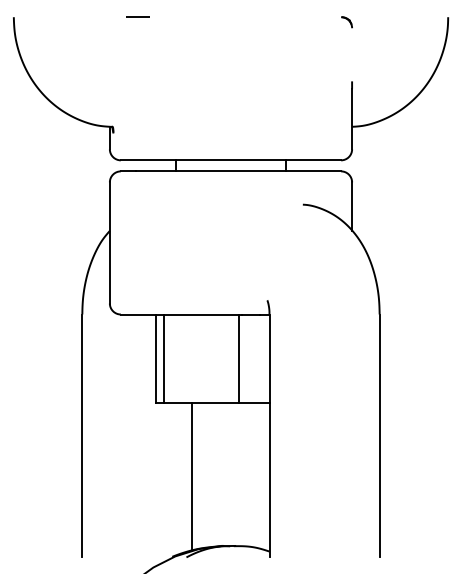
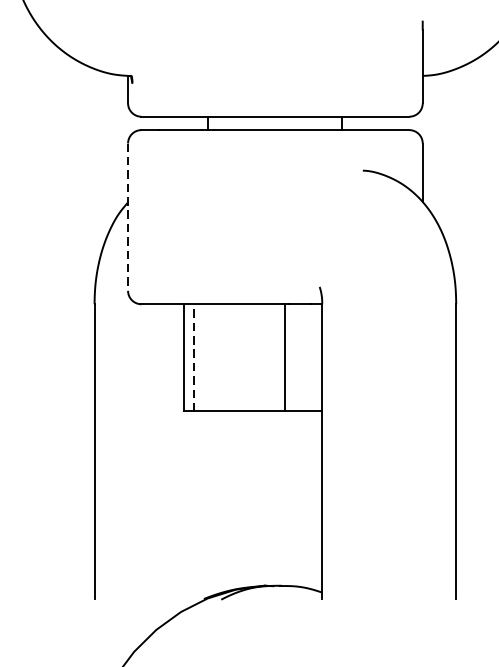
line: (109, 242) -> (127, 216), solid -> dashed
line: (163, 358) -> (193, 357), solid -> dashed
line: (192, 476) -> (228, 501), removed

